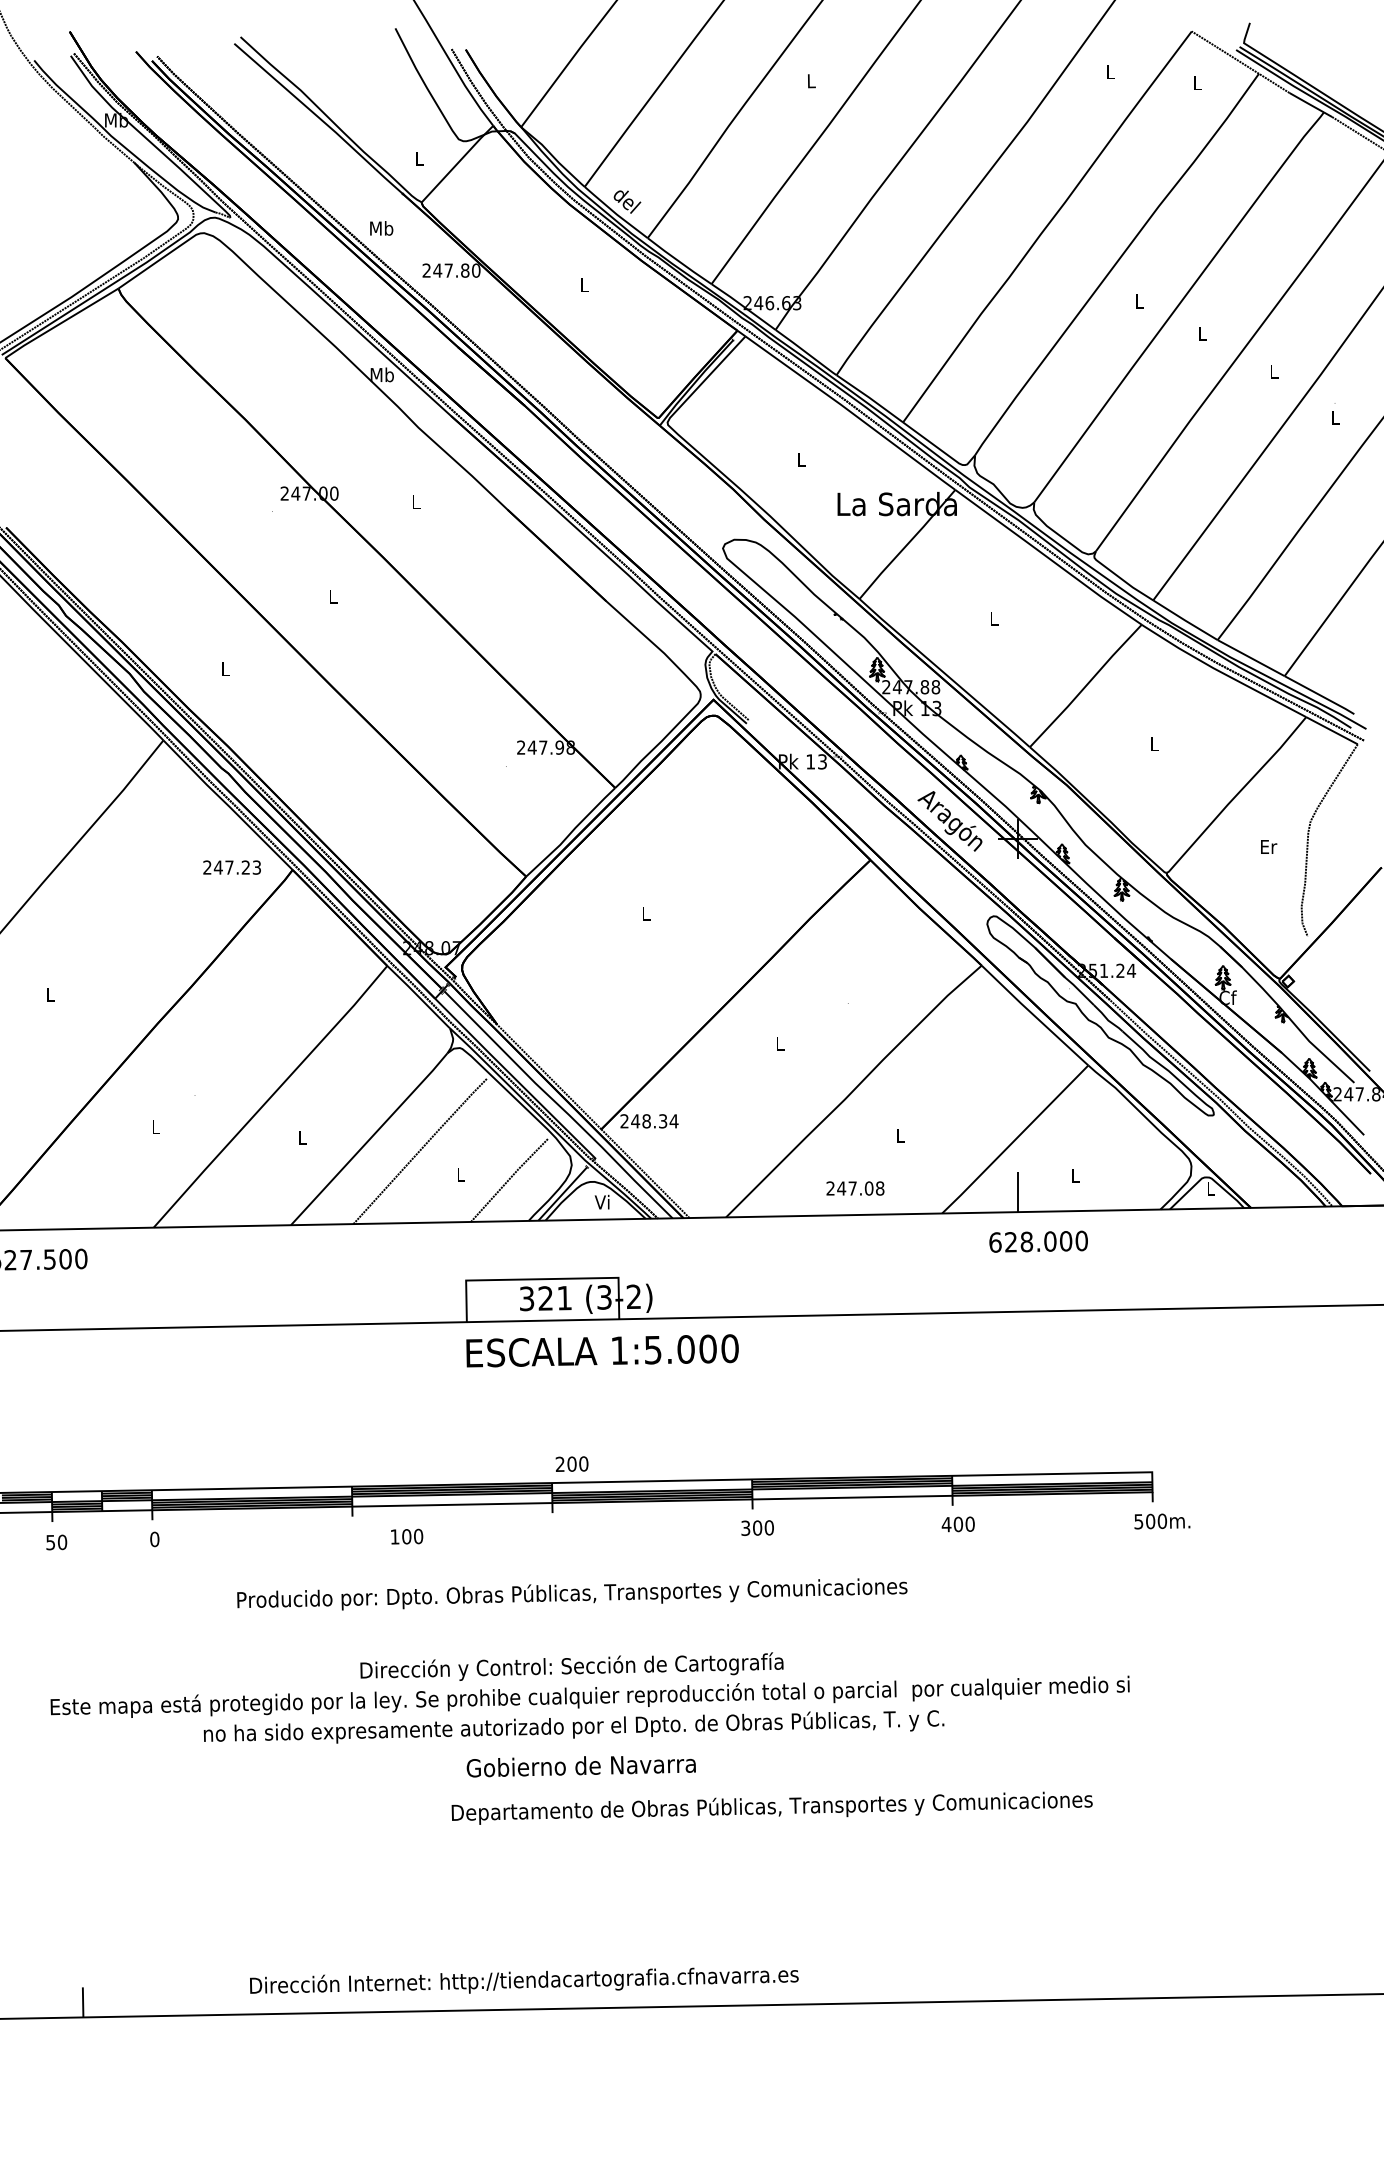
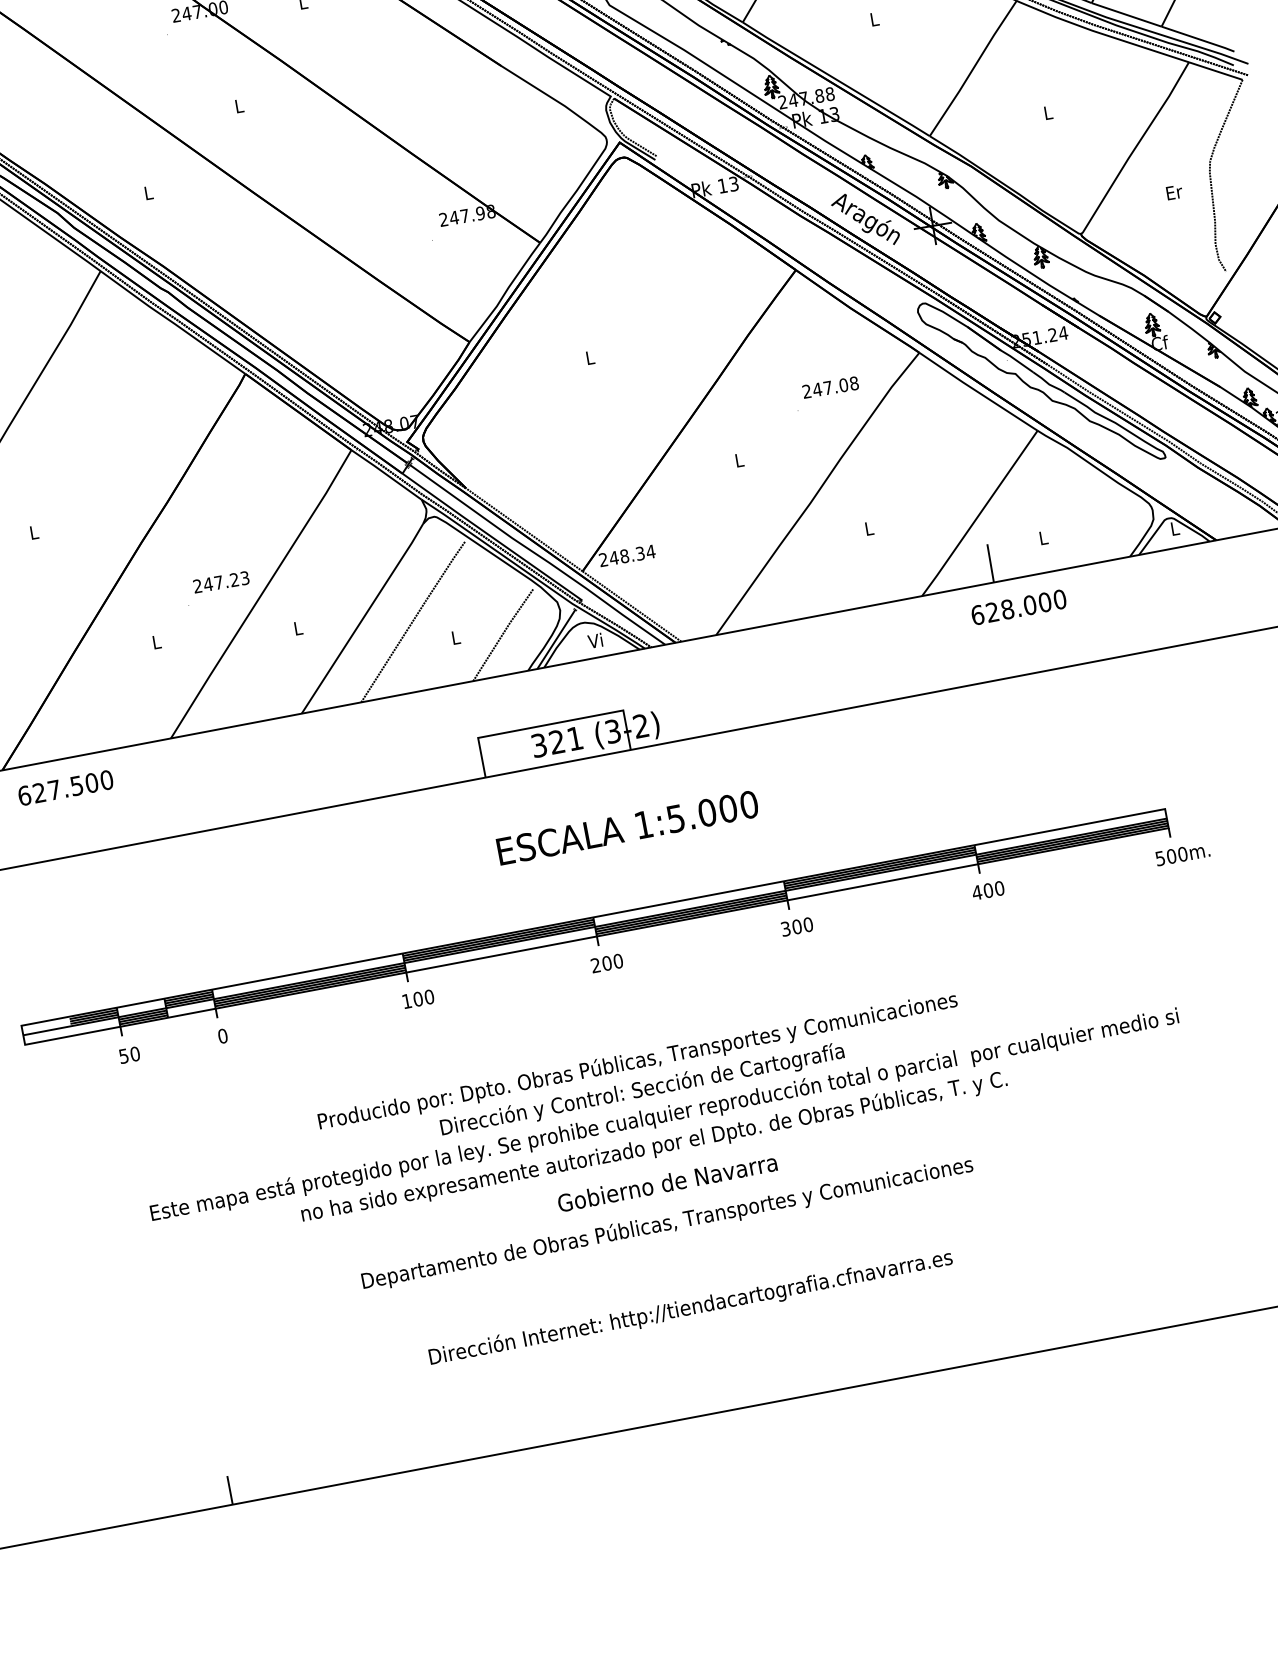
text: (231, 867) -> (220, 582), moved
text: (855, 1188) -> (830, 387), moved
text: (602, 1350) -> (627, 827), moved
text: (571, 1463) -> (606, 962), moved
text: (407, 1536) -> (418, 998), moved
text: (572, 1594) -> (638, 1061), moved
text: (771, 1807) -> (666, 1223), moved
text: (524, 1980) -> (690, 1307), moved

